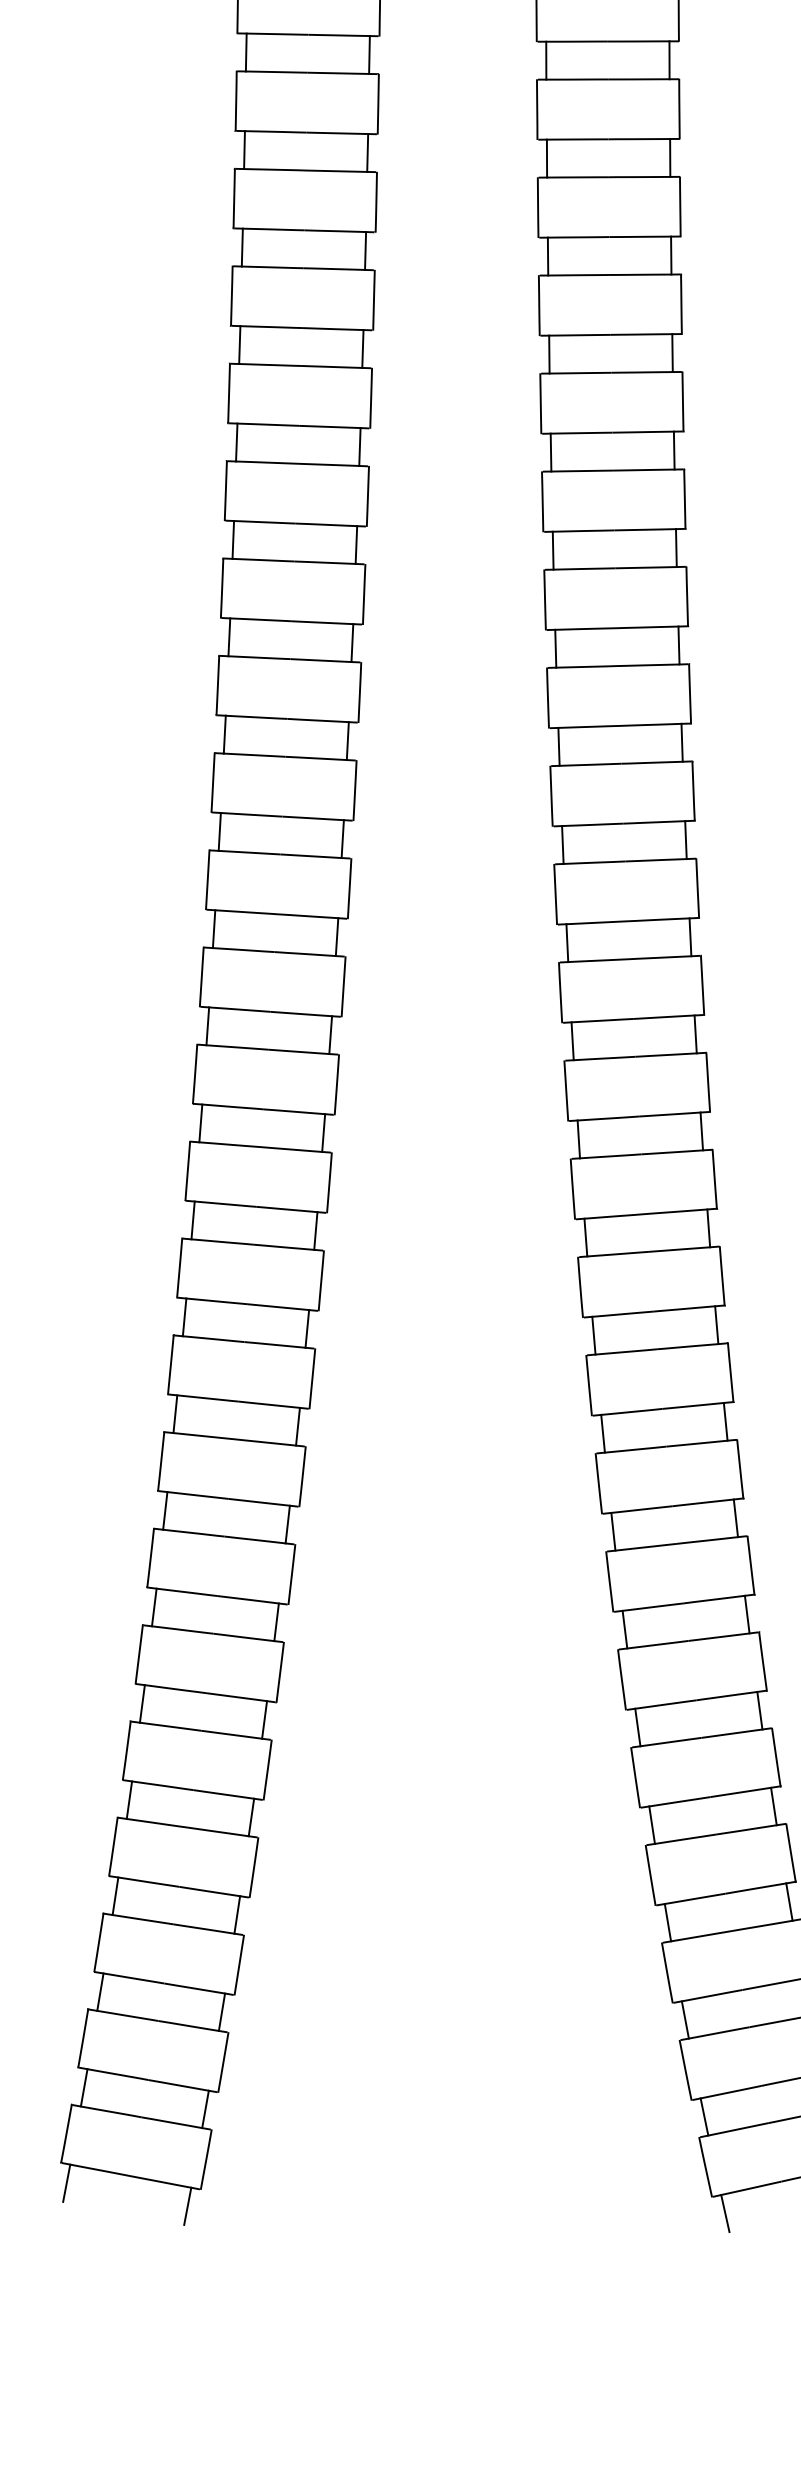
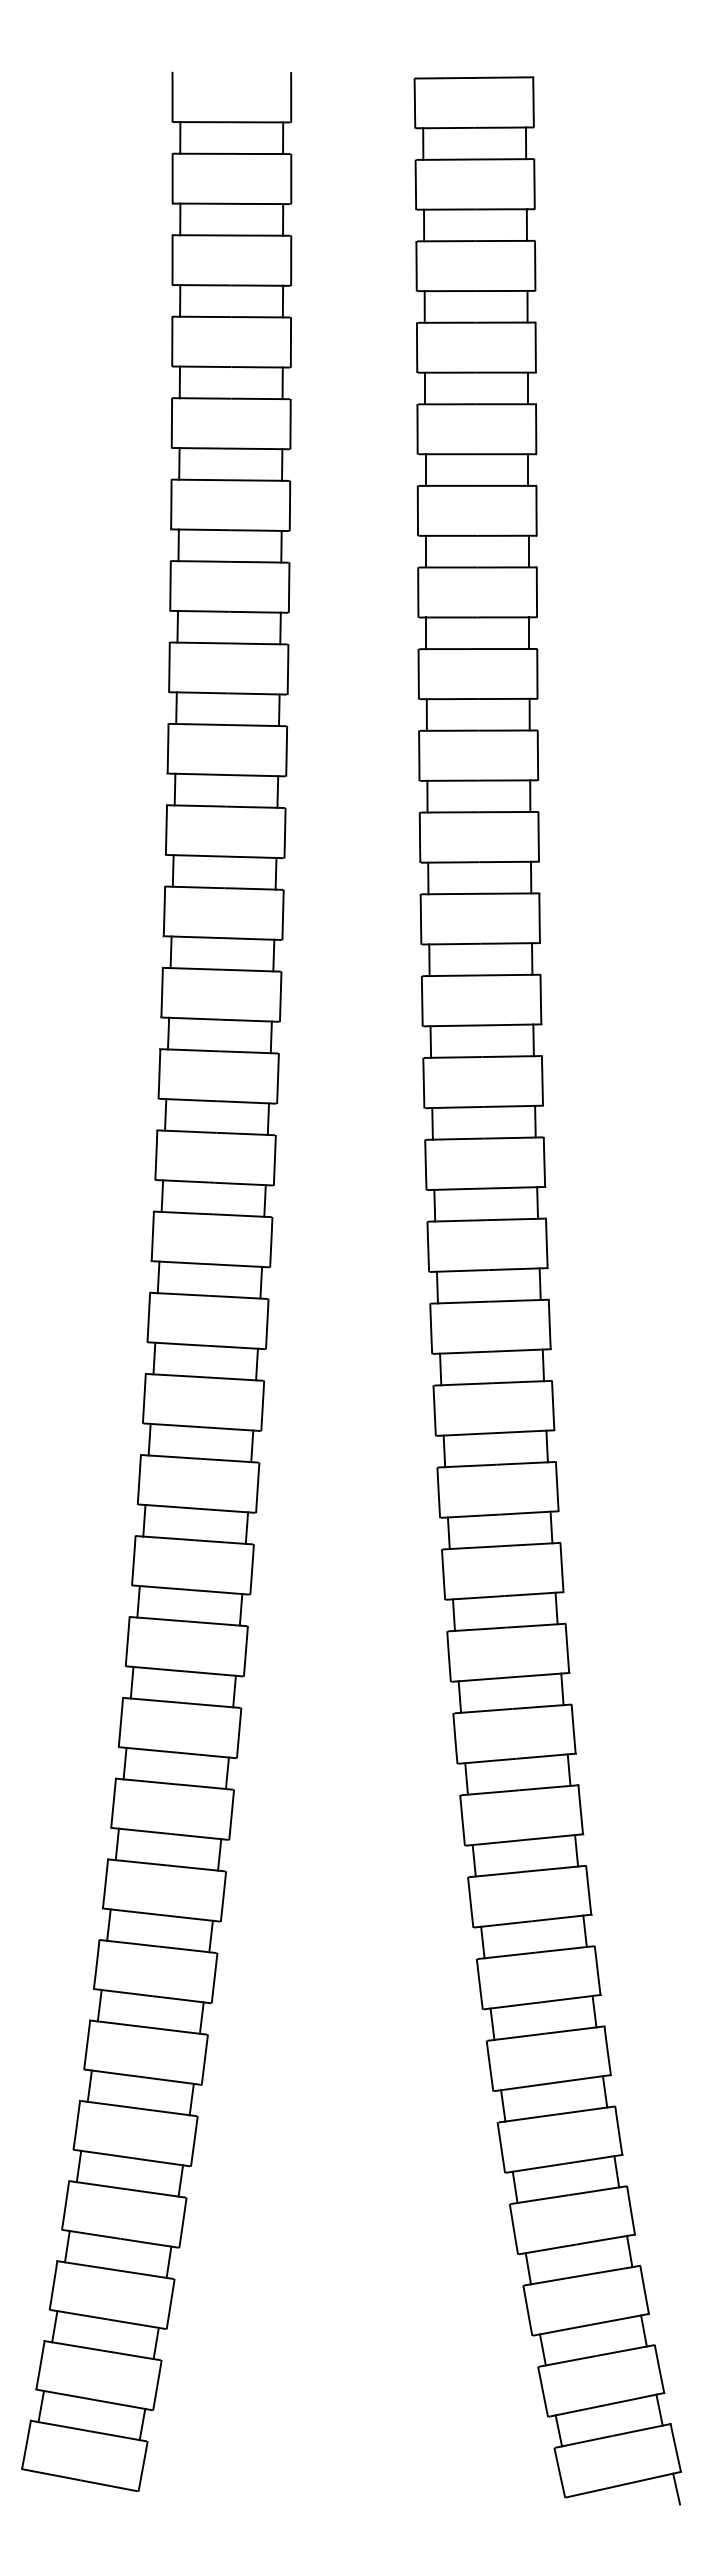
line: (66, 2182) -> (26, 2485), removed
line: (187, 2205) -> (127, 2504), removed
line: (724, 2212) -> (575, 2510), removed

